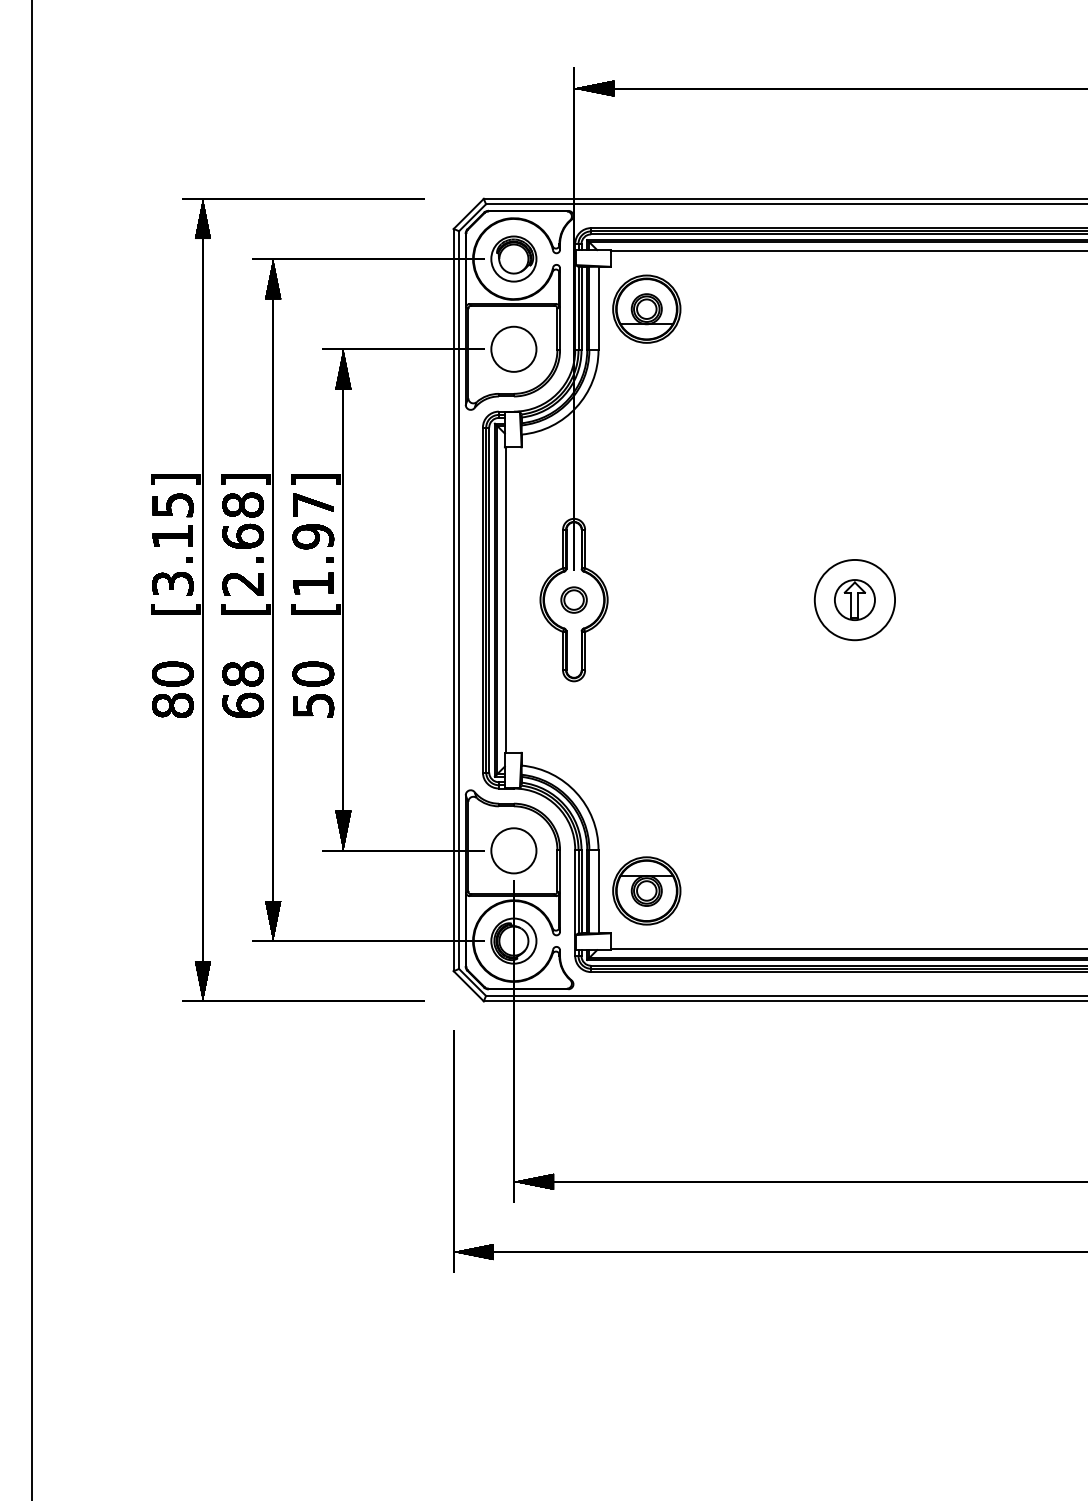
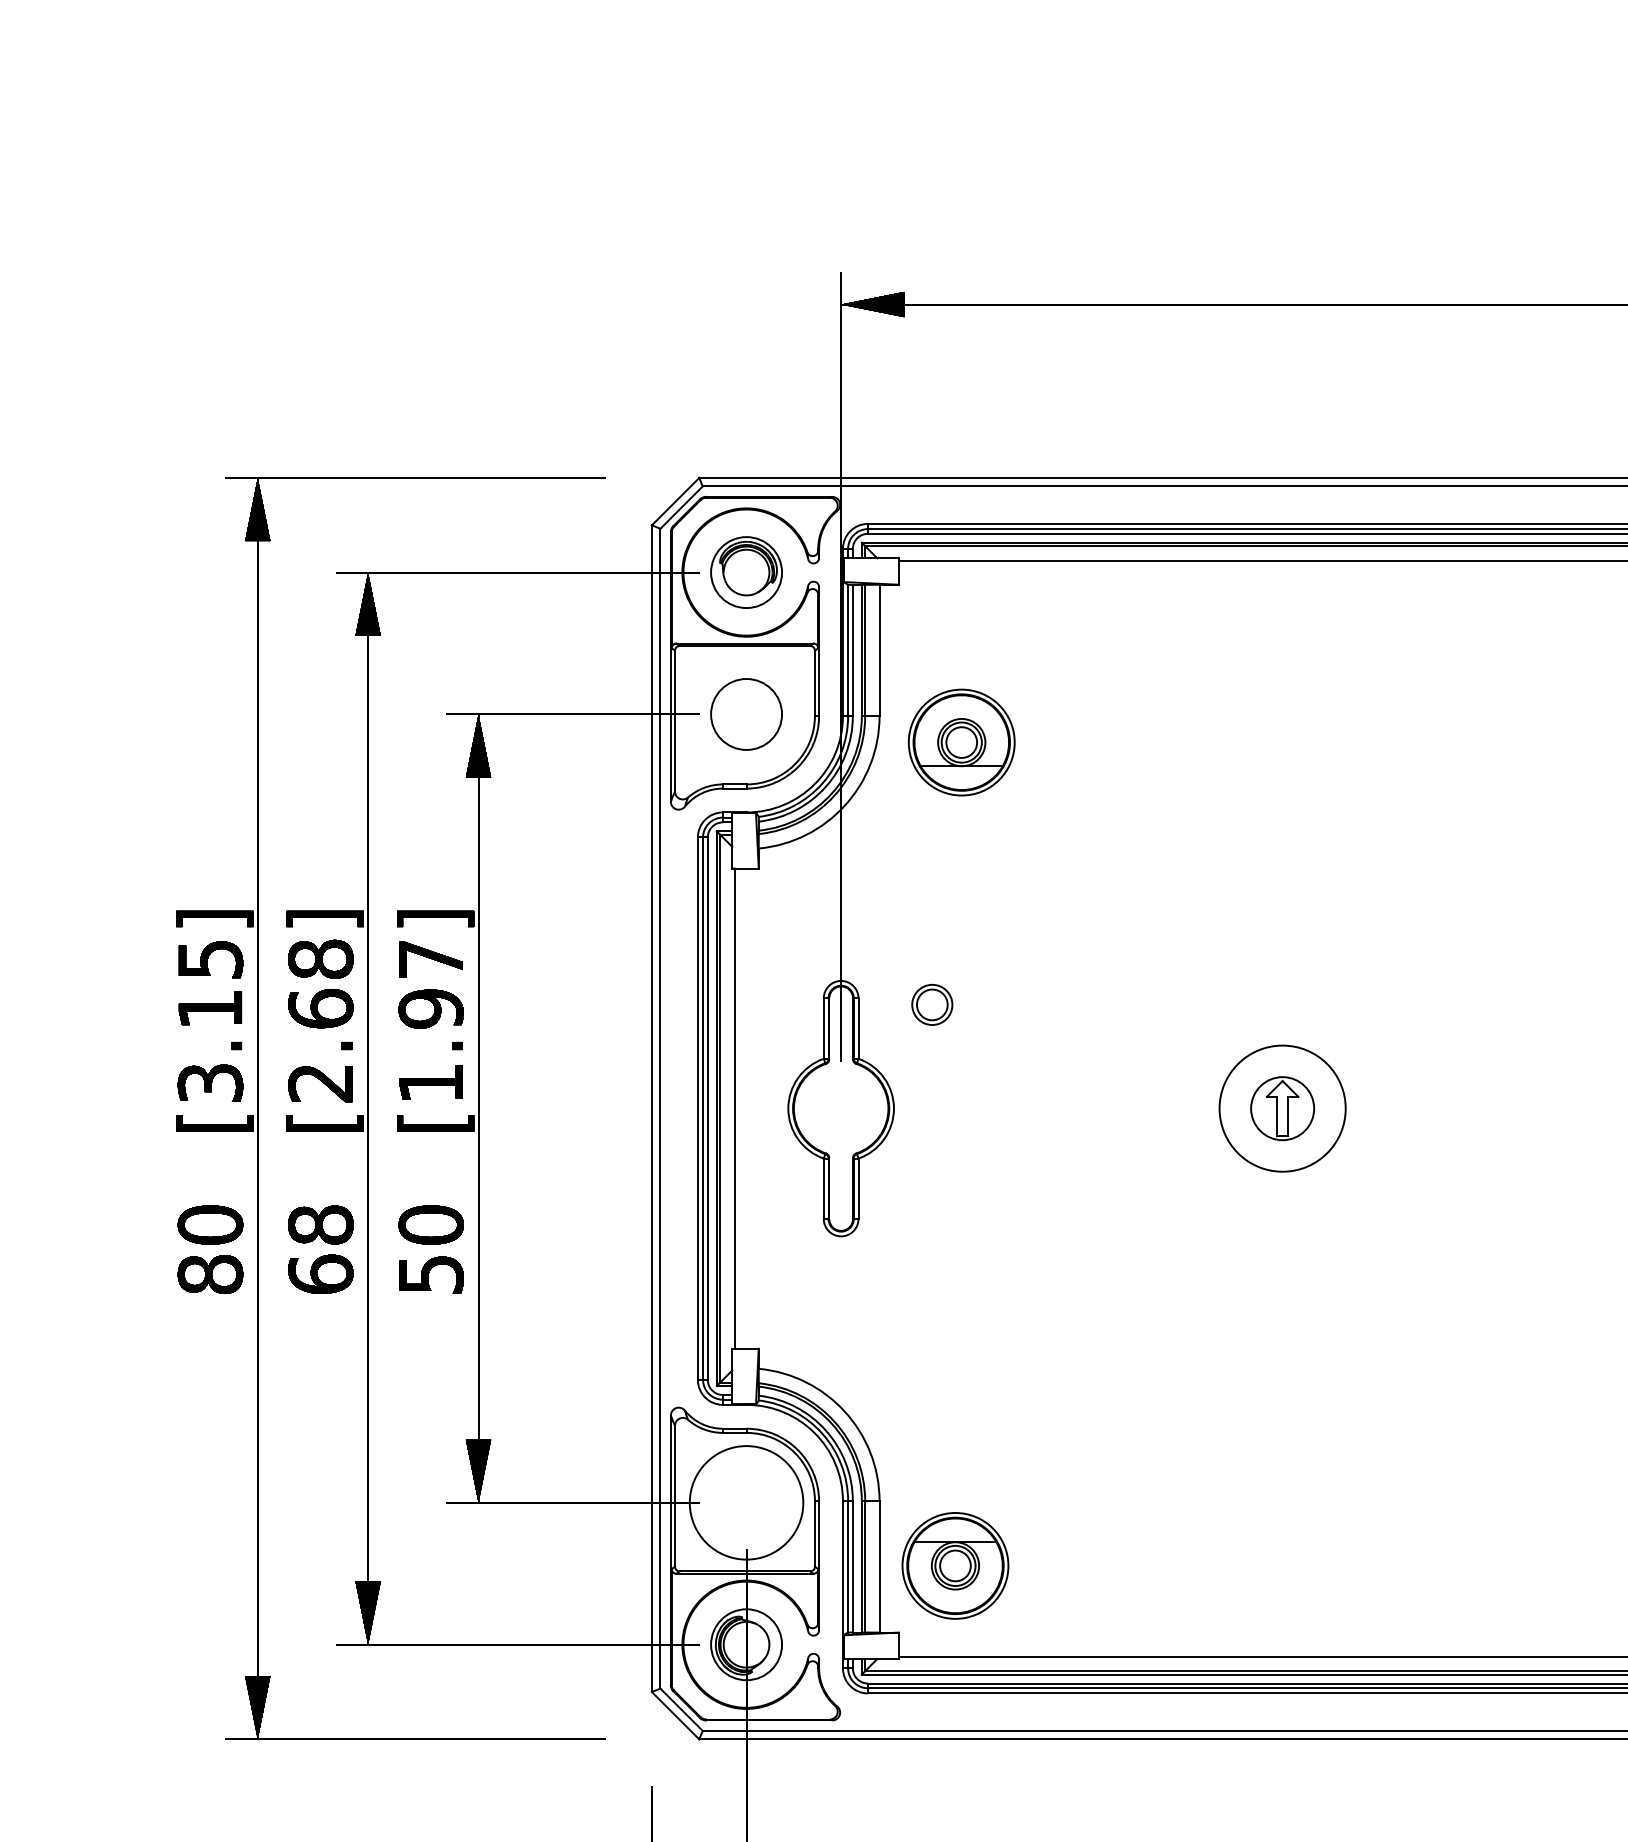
part: (646, 308) -> (961, 741), moved
part: (573, 599) -> (931, 1003), moved
circle: (513, 850) -> (745, 1502), size x1.6

